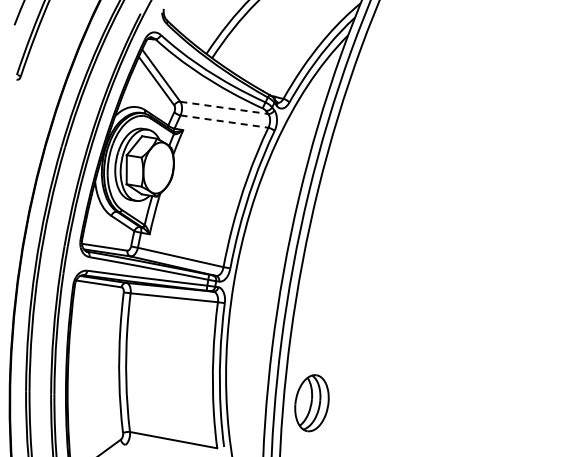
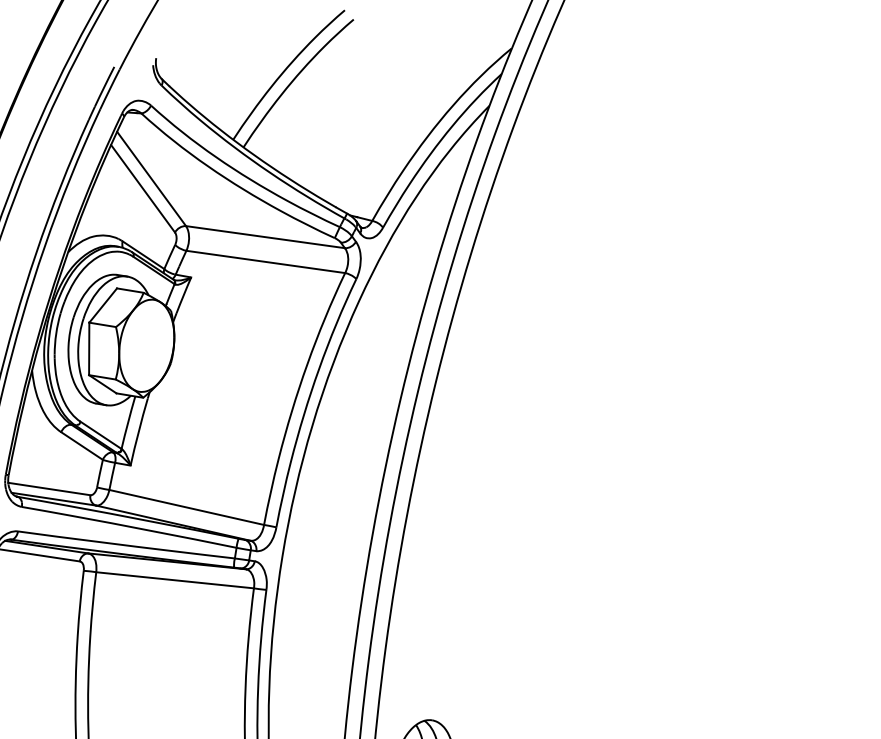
line: (224, 107) -> (265, 236), dashed -> solid
line: (224, 121) -> (265, 261), dashed -> solid

